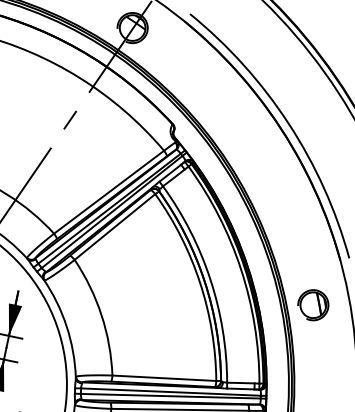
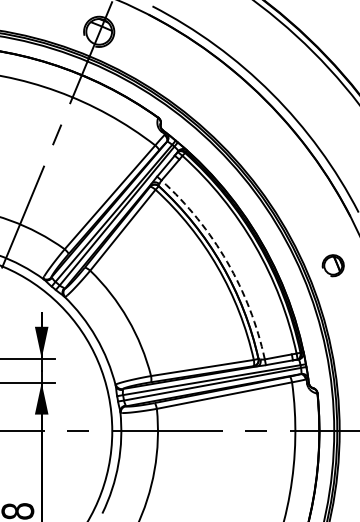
arc: (210, 279) -> (227, 261), solid -> dashed
part: (313, 304) -> (333, 265), size x0.7

